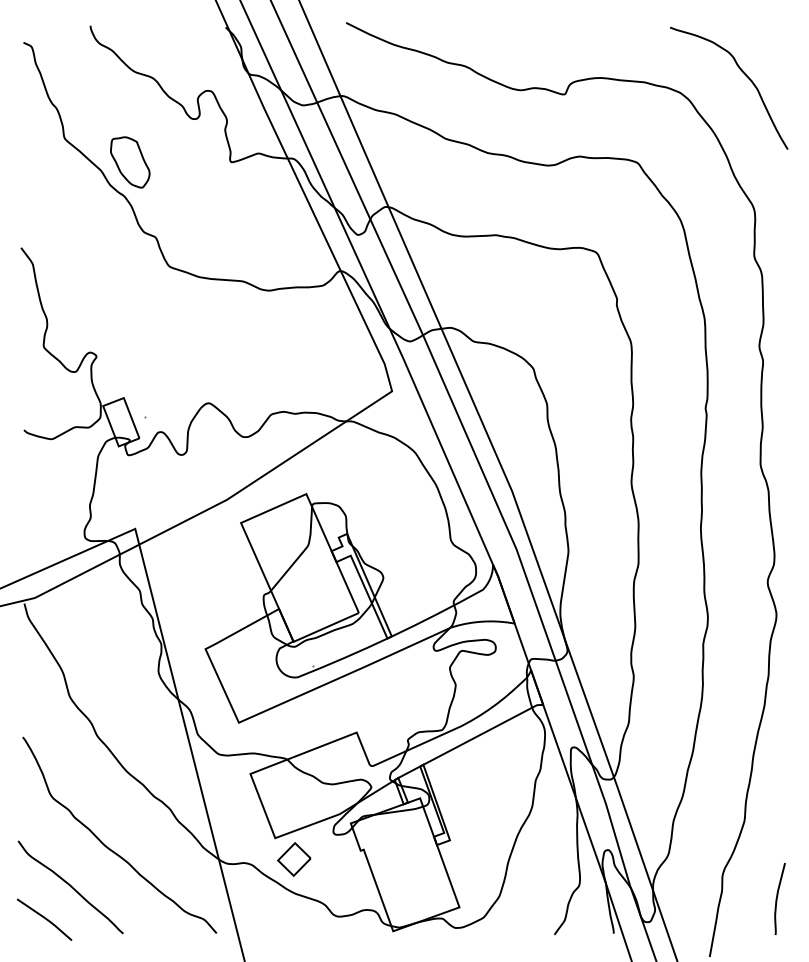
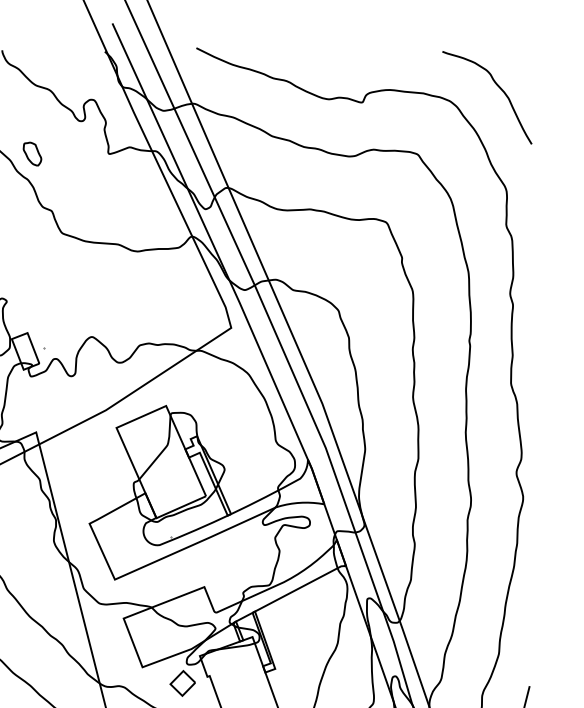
part: (130, 162) -> (32, 154), size x0.6
part: (294, 859) -> (182, 683), moved

